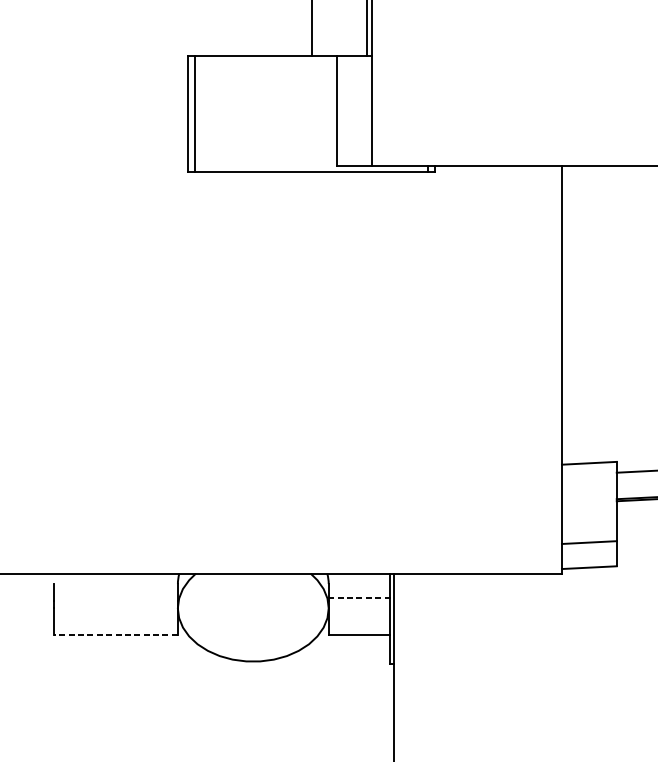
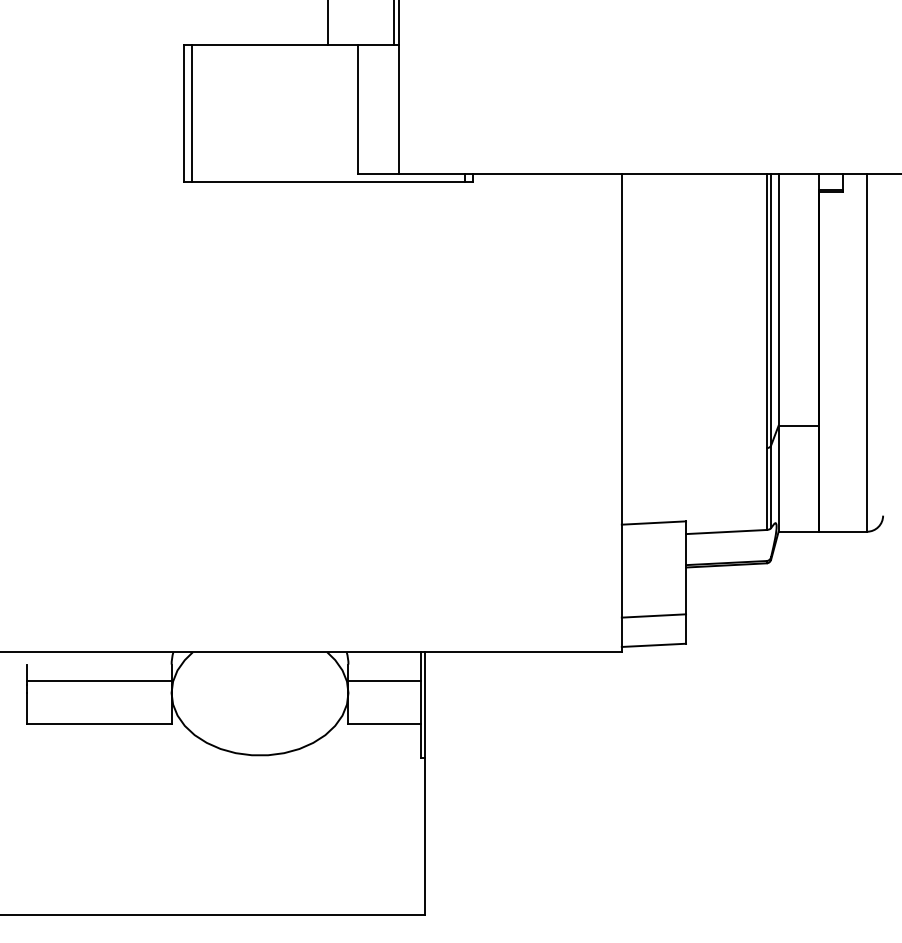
line: (115, 598) -> (98, 681), added
line: (359, 598) -> (384, 681), dashed -> solid
line: (115, 635) -> (98, 724), dashed -> solid

